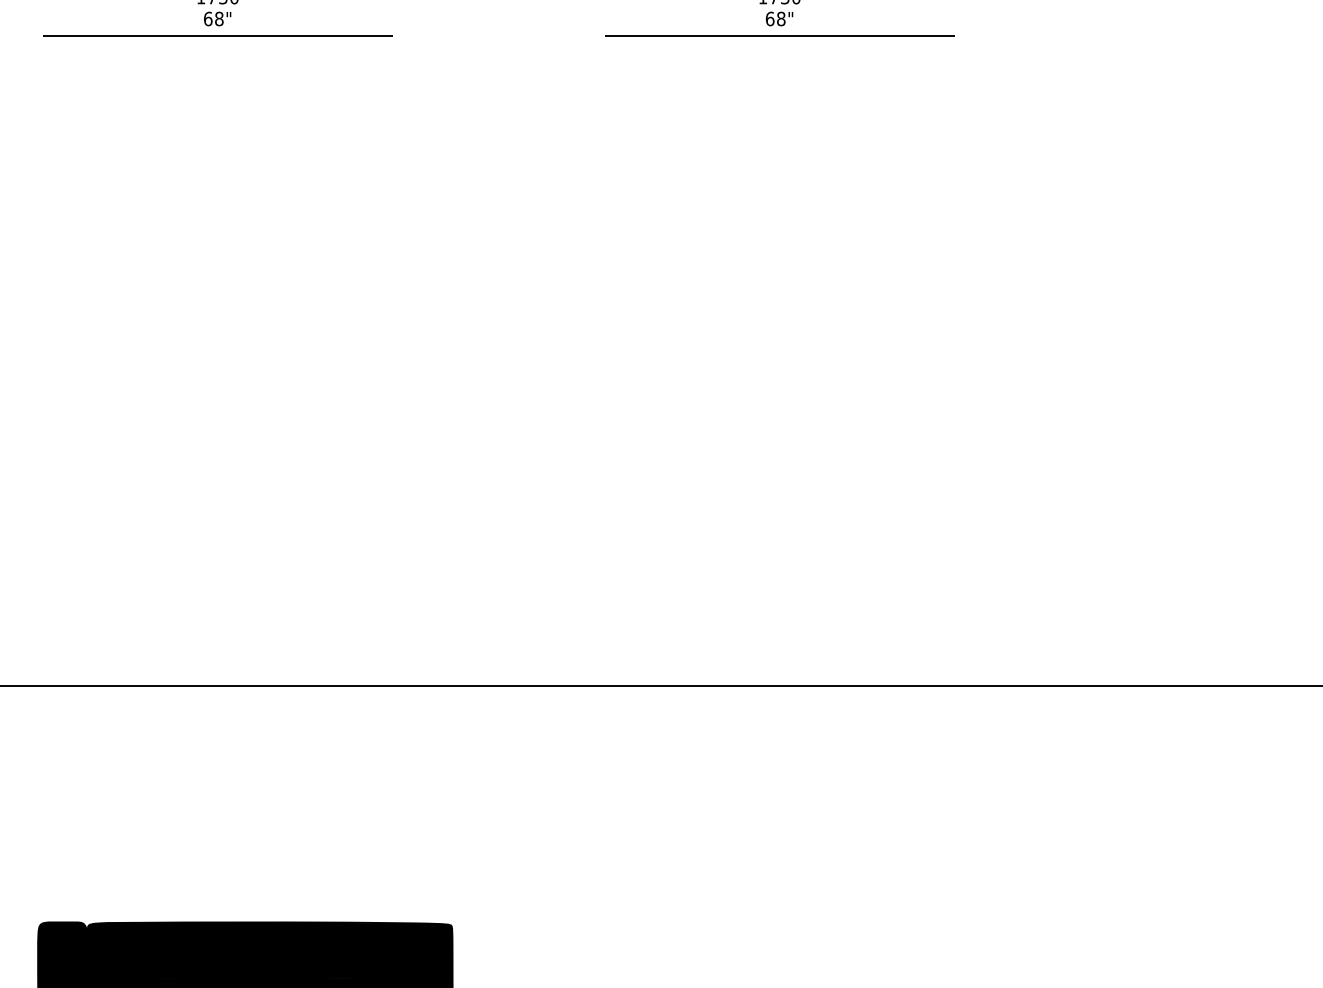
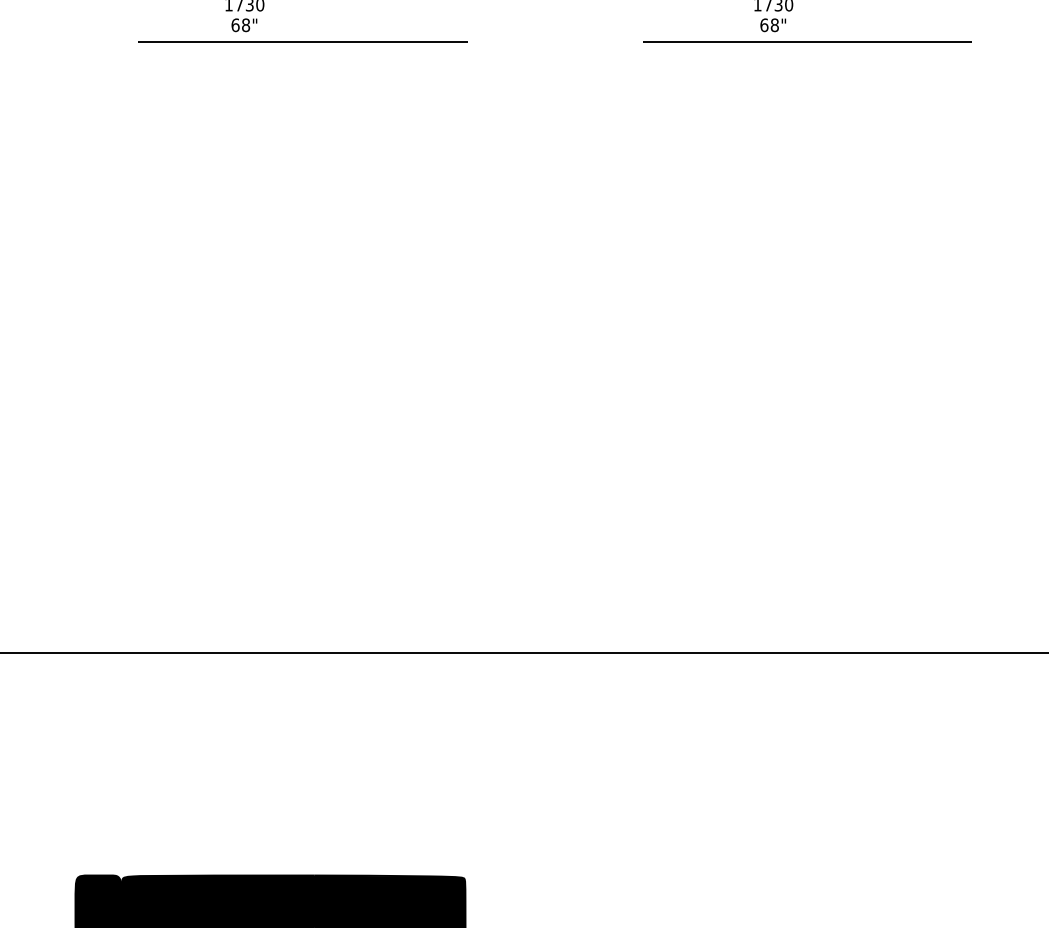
line: (217, 35) -> (302, 40), moved
line: (779, 35) -> (807, 40), moved

